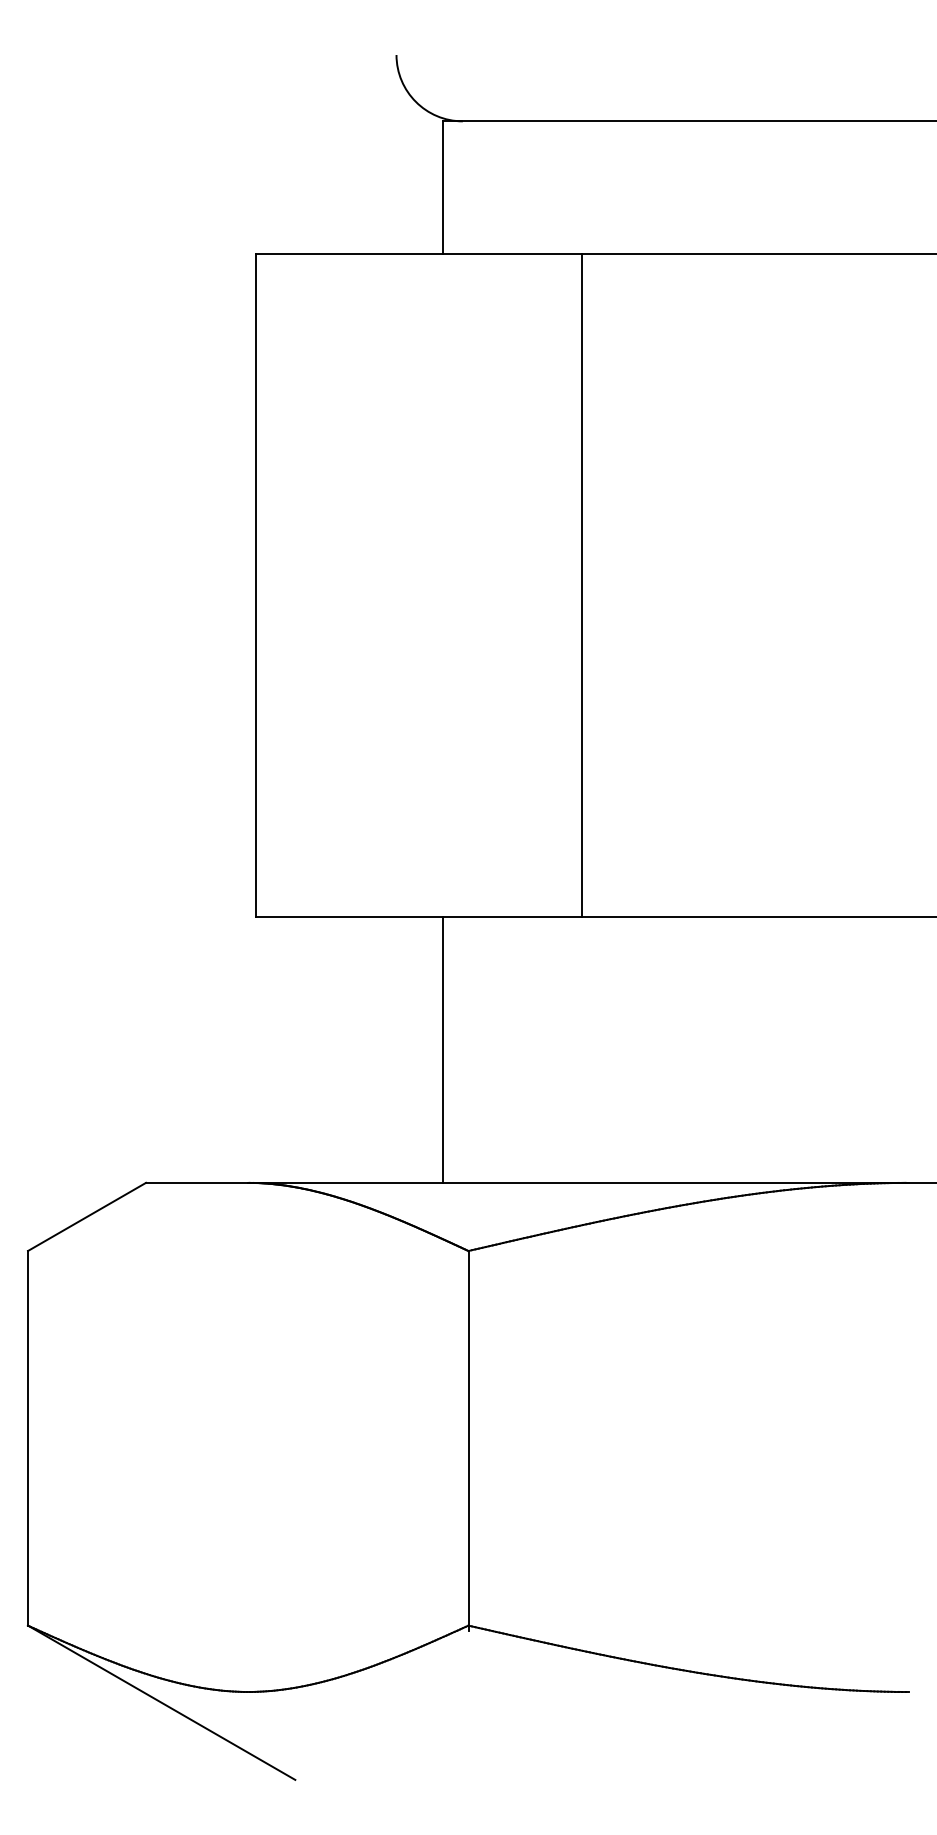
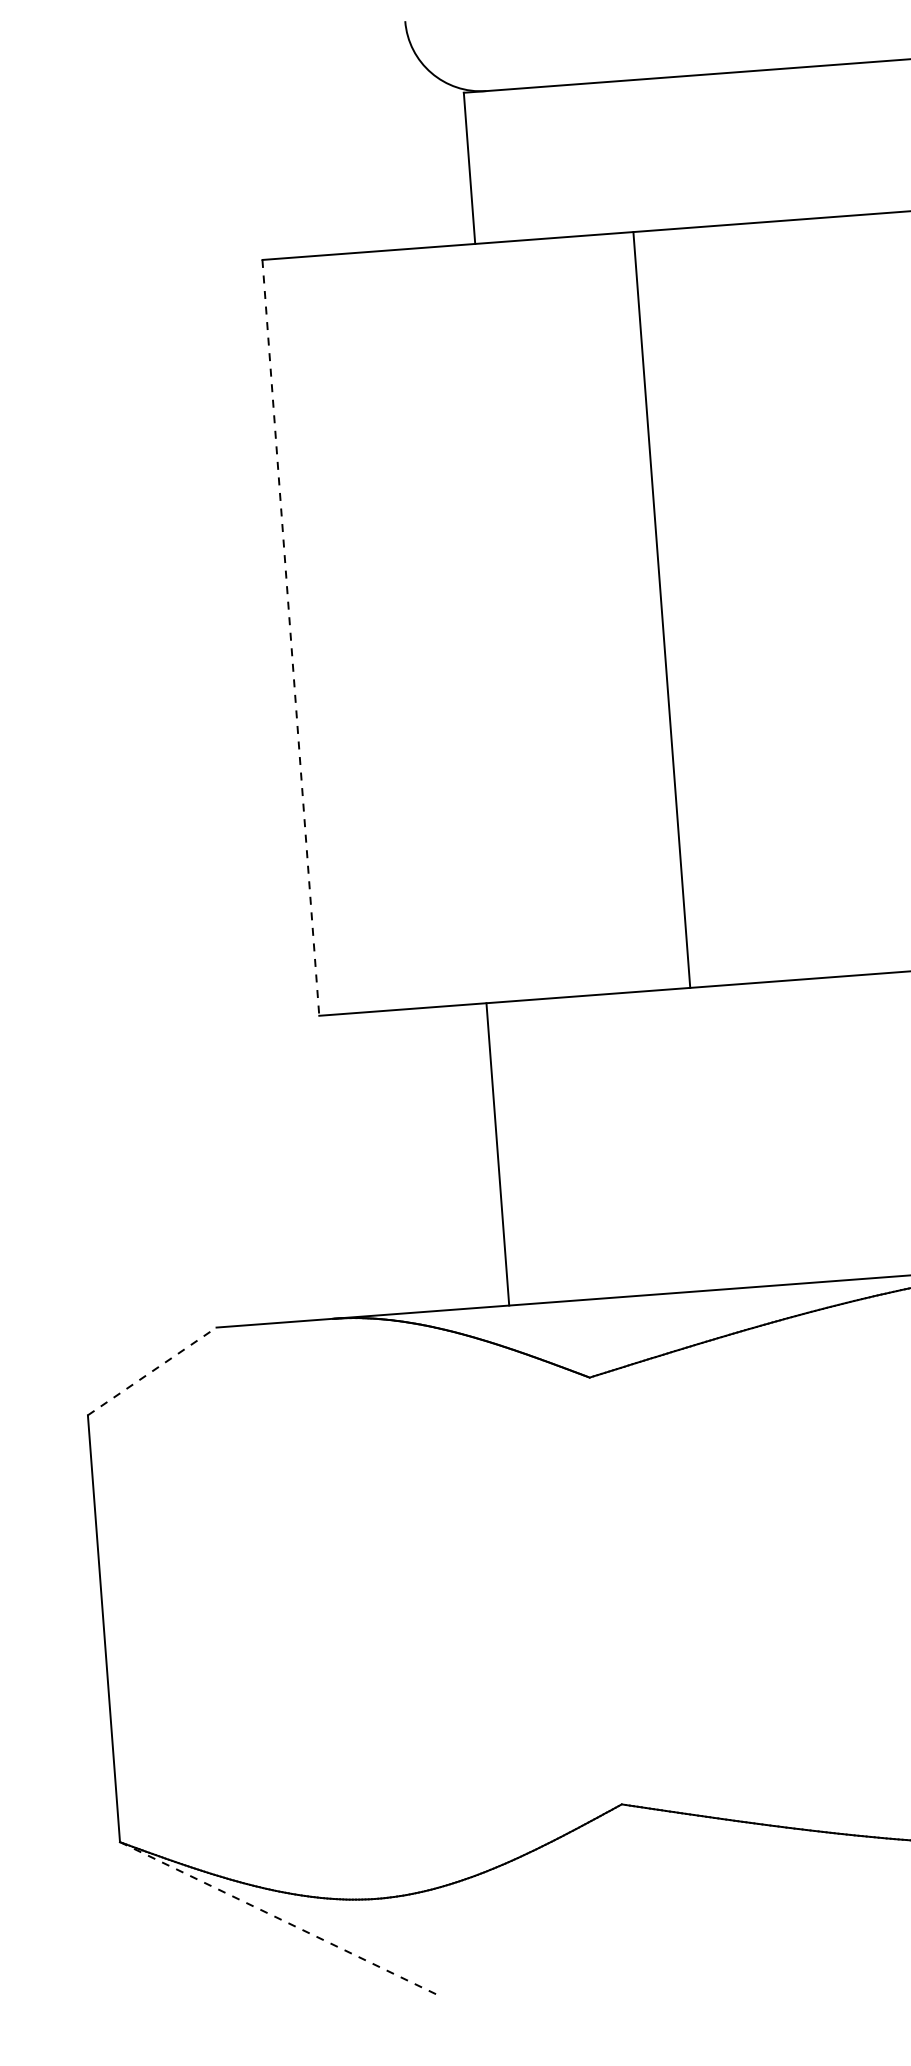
line: (256, 585) -> (291, 637), solid -> dashed
line: (442, 1049) -> (497, 1153), moved
line: (87, 1216) -> (152, 1370), solid -> dashed
line: (468, 1440) -> (605, 1593), removed
line: (162, 1703) -> (279, 1919), solid -> dashed

